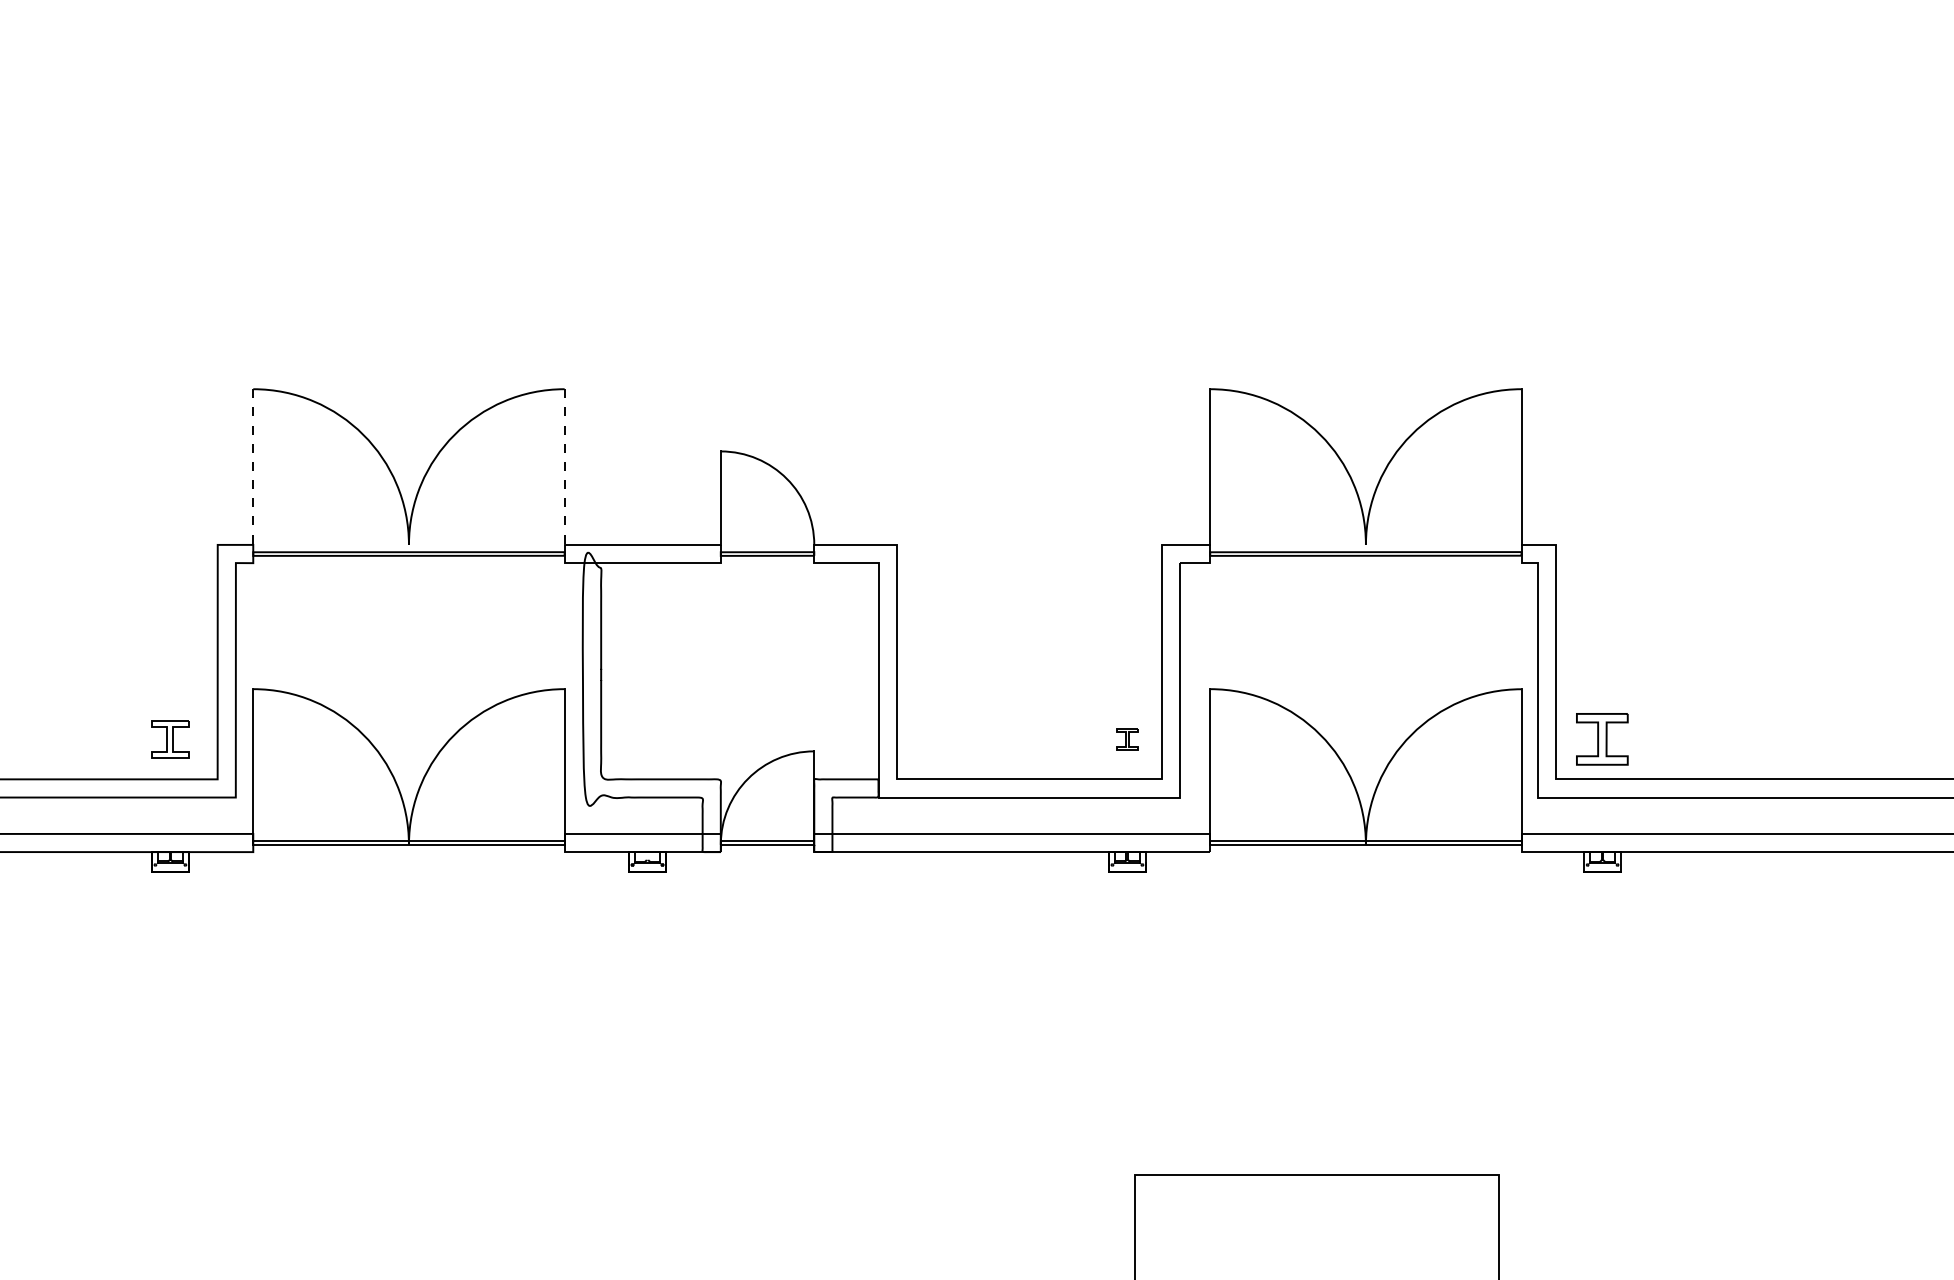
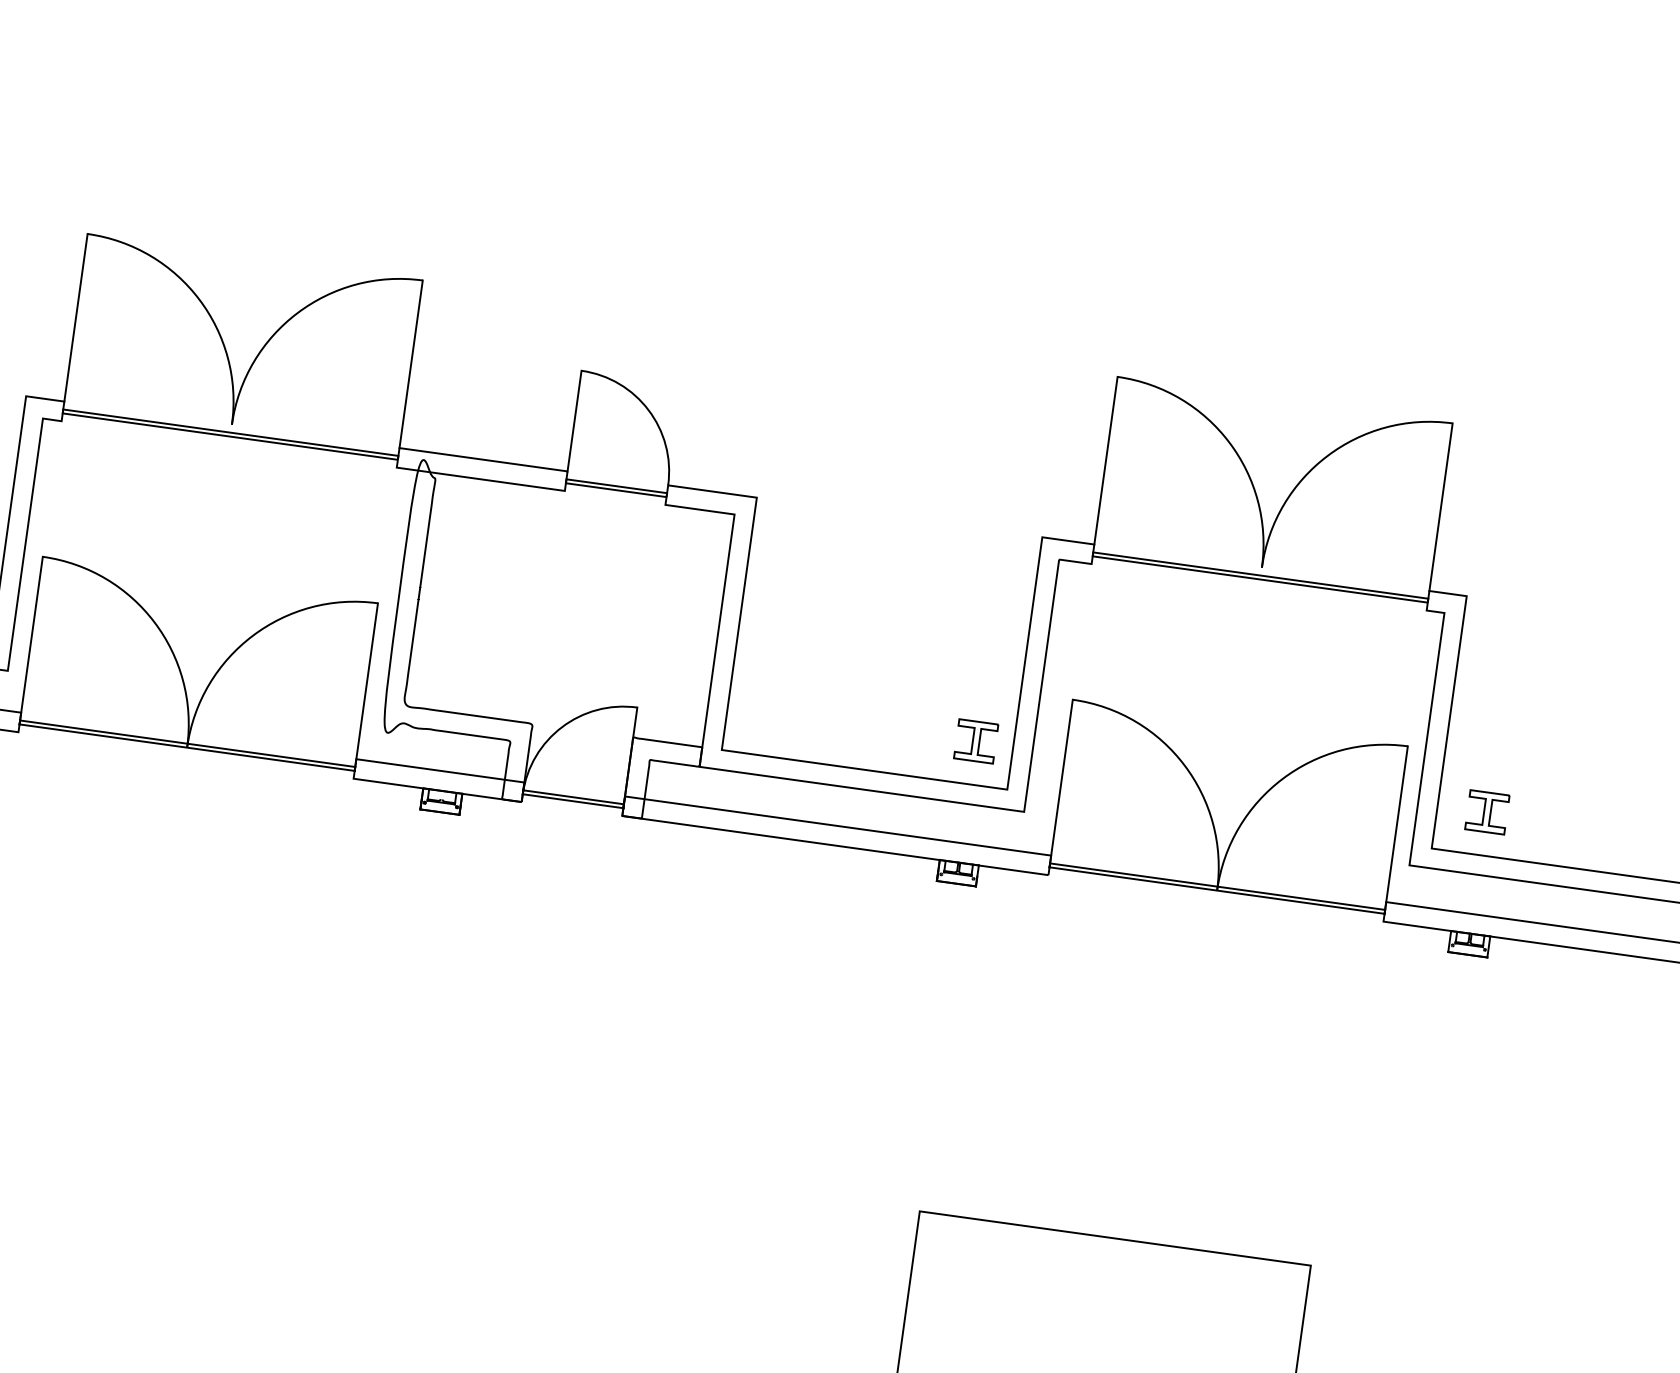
line: (253, 467) -> (76, 318), dashed -> solid
line: (564, 467) -> (410, 364), dashed -> solid
part: (1127, 739) -> (976, 741), size x1.67
part: (1602, 739) -> (1487, 812), size x0.71

